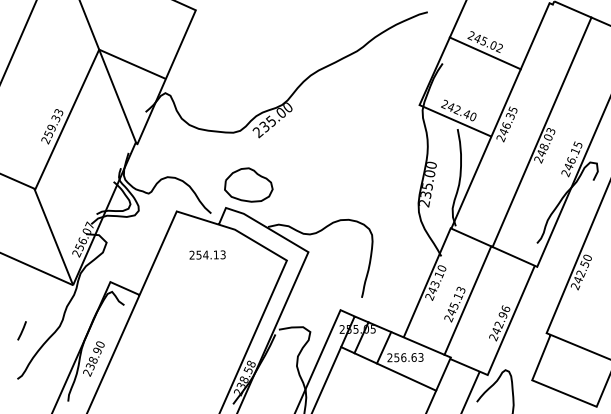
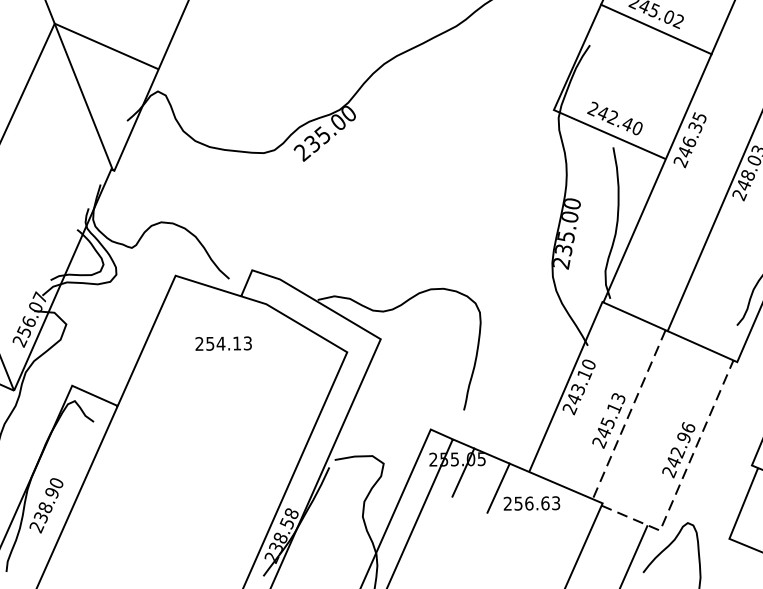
part: (248, 184) -> (287, 233), removed
line: (467, 301) -> (628, 416), solid -> dashed
line: (503, 339) -> (684, 475), solid -> dashed
line: (388, 368) -> (505, 520), removed

